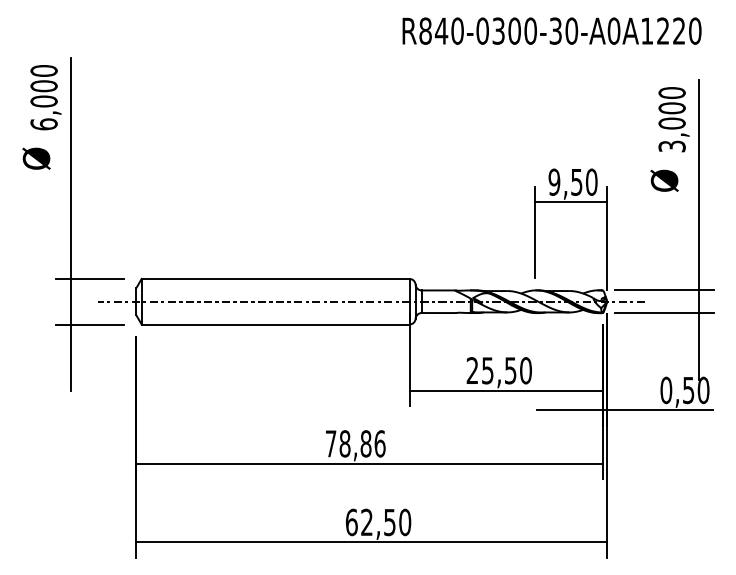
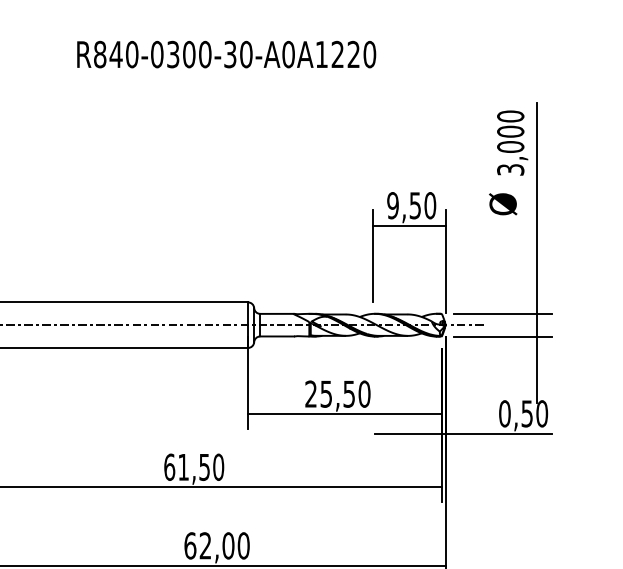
text: (551, 30) -> (226, 53), moved
text: (355, 443) -> (194, 466), 78,86 -> 61,50
text: (389, 522) -> (228, 545), 62,50 -> 62,00

